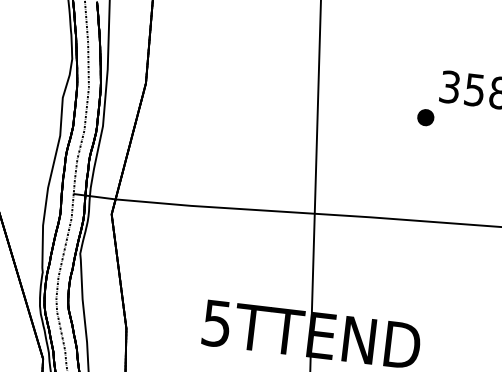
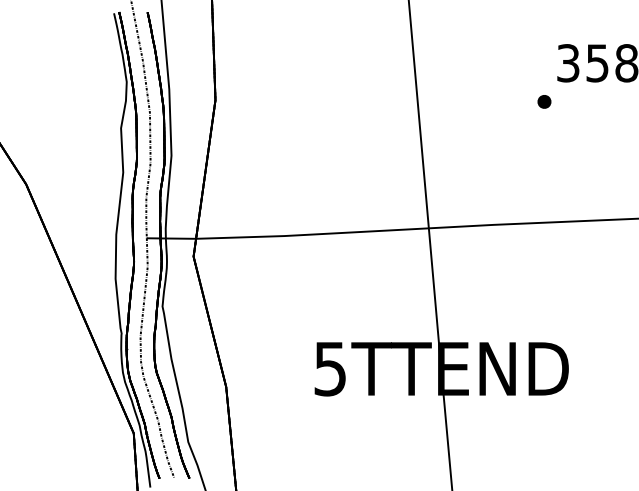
part: (425, 117) -> (544, 101), size x0.7

